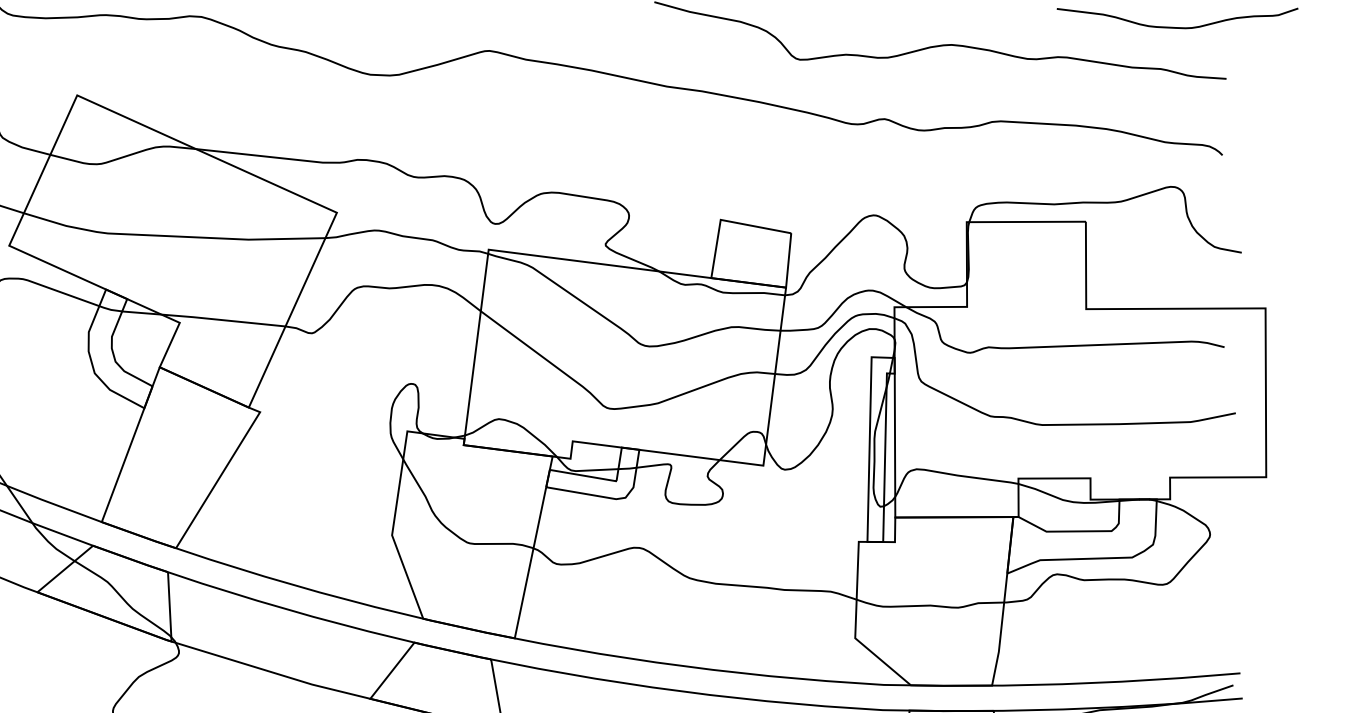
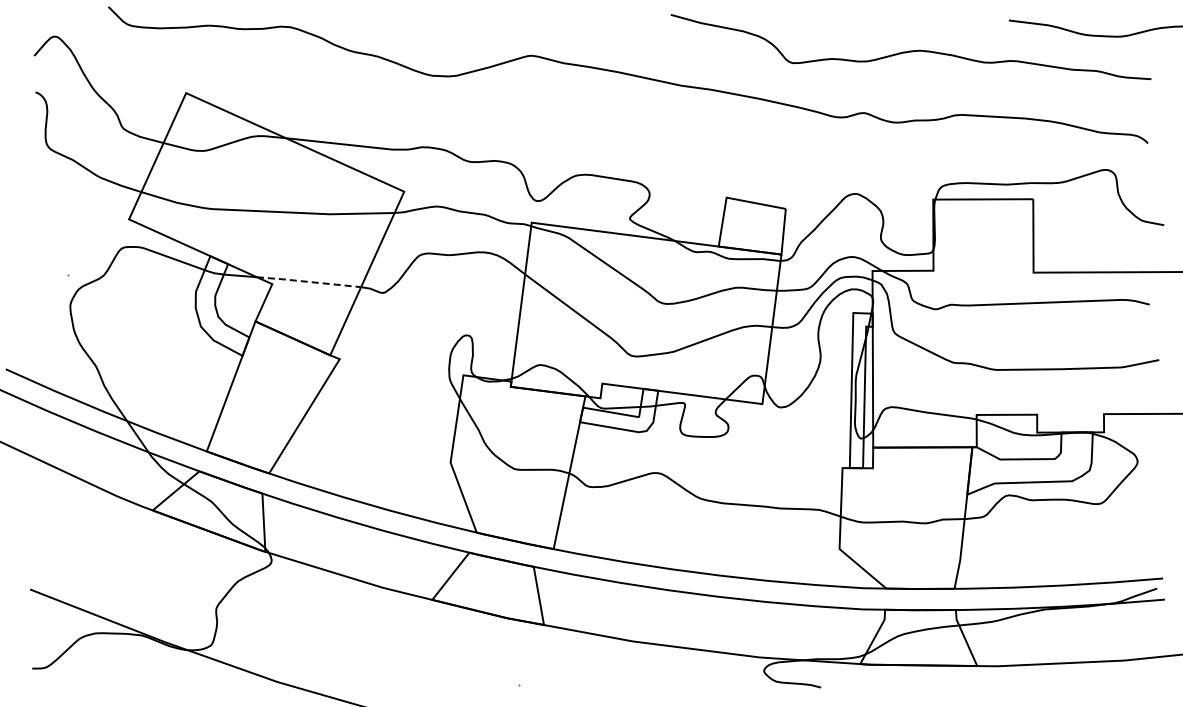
line: (222, 319) -> (308, 281), solid -> dashed

